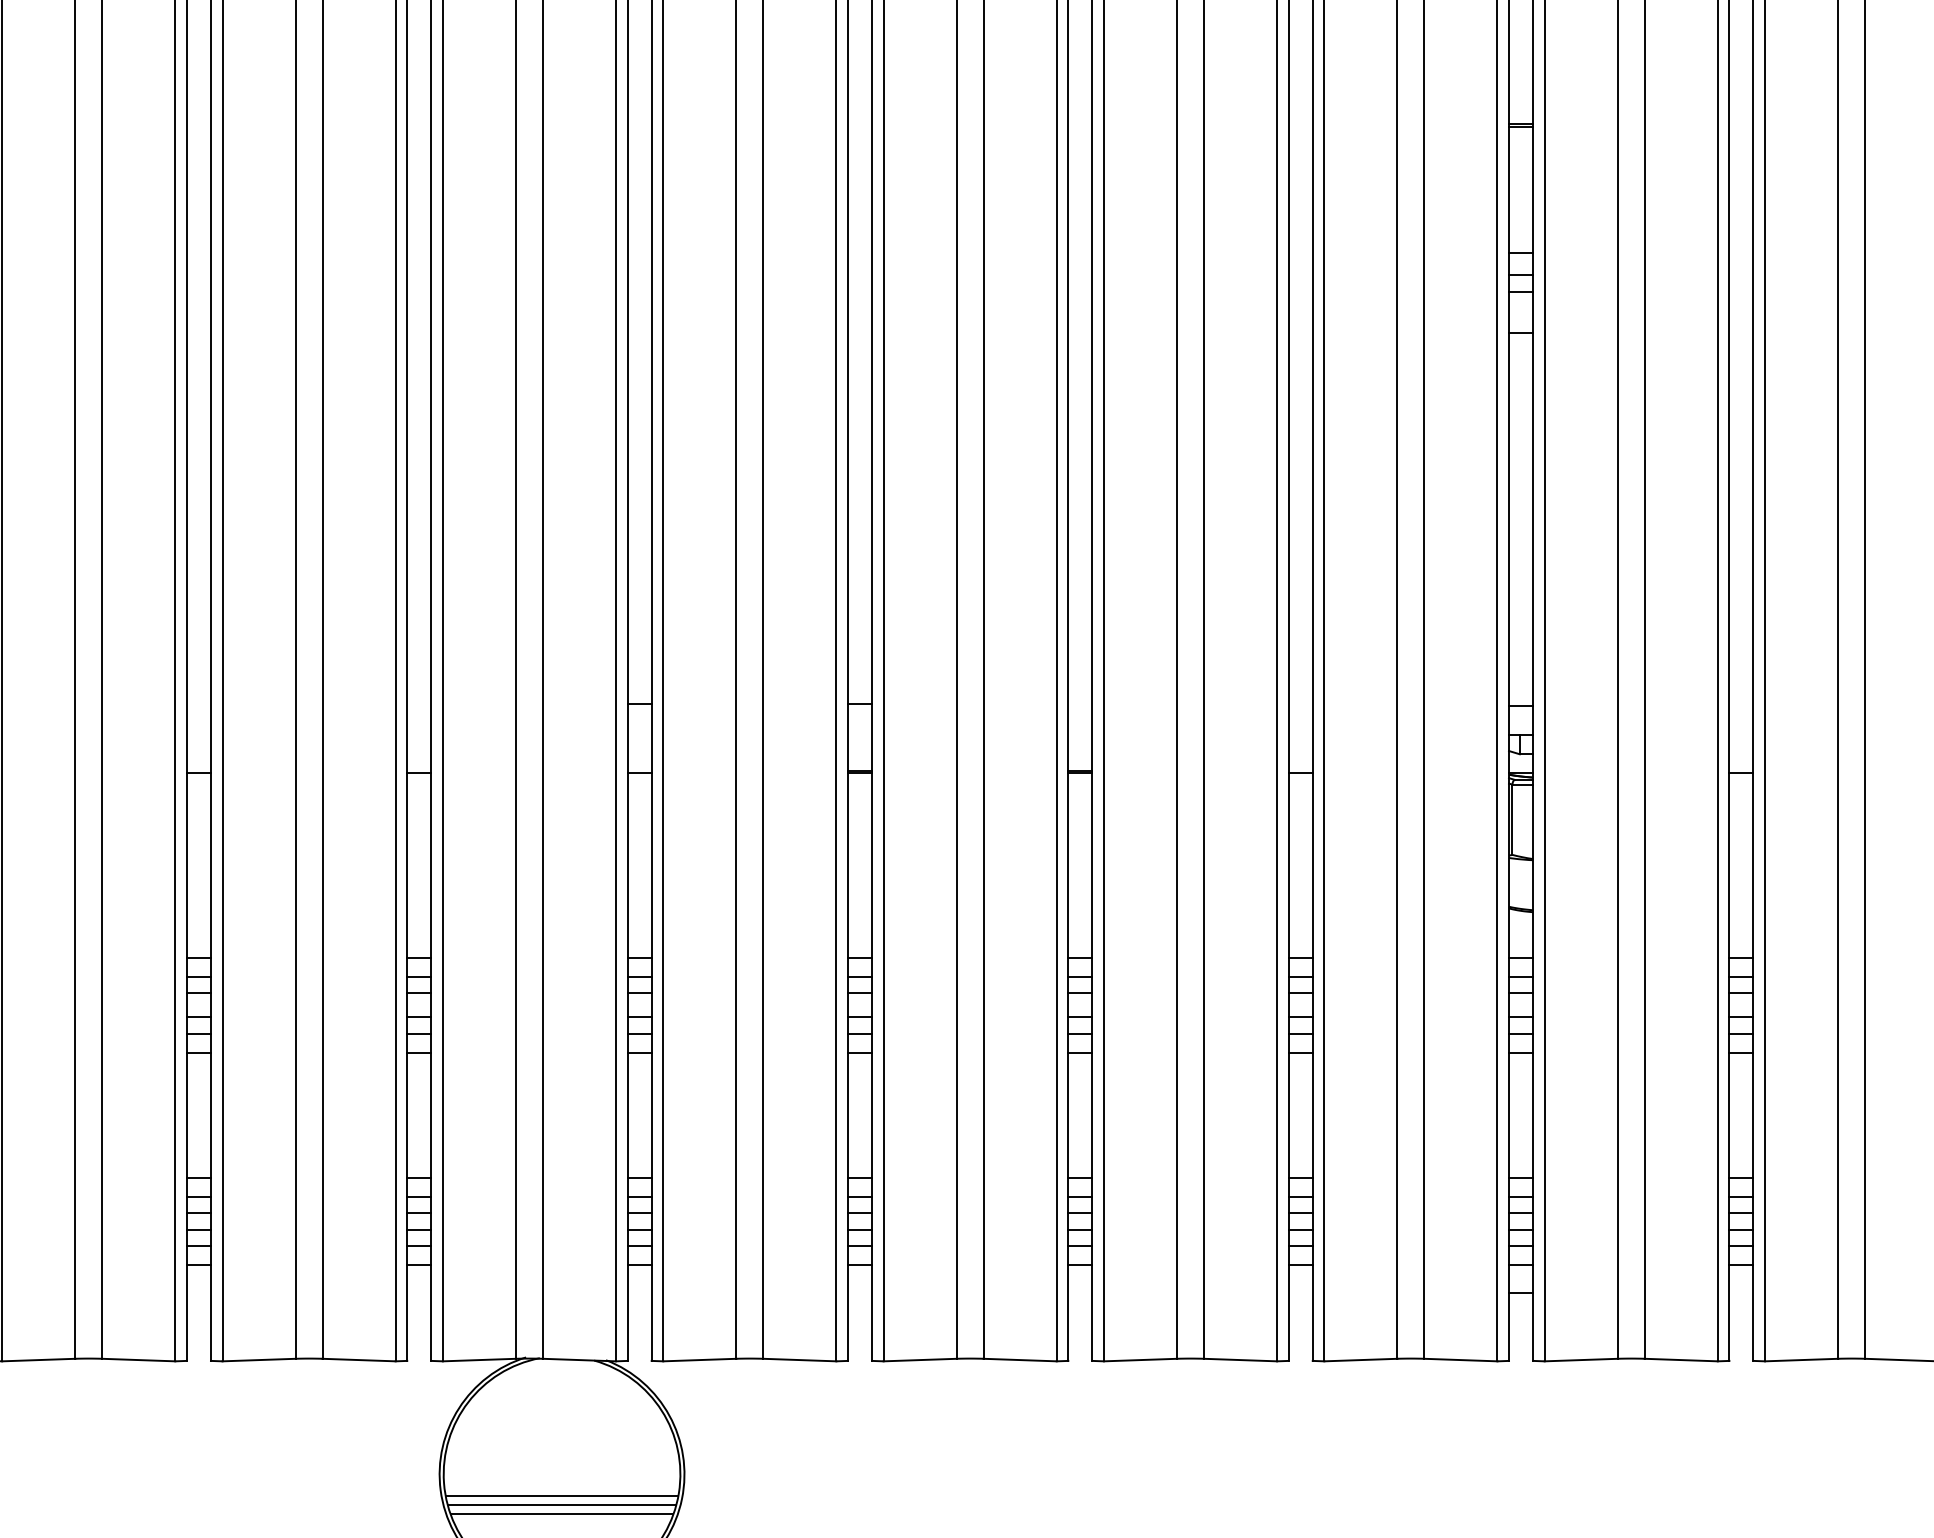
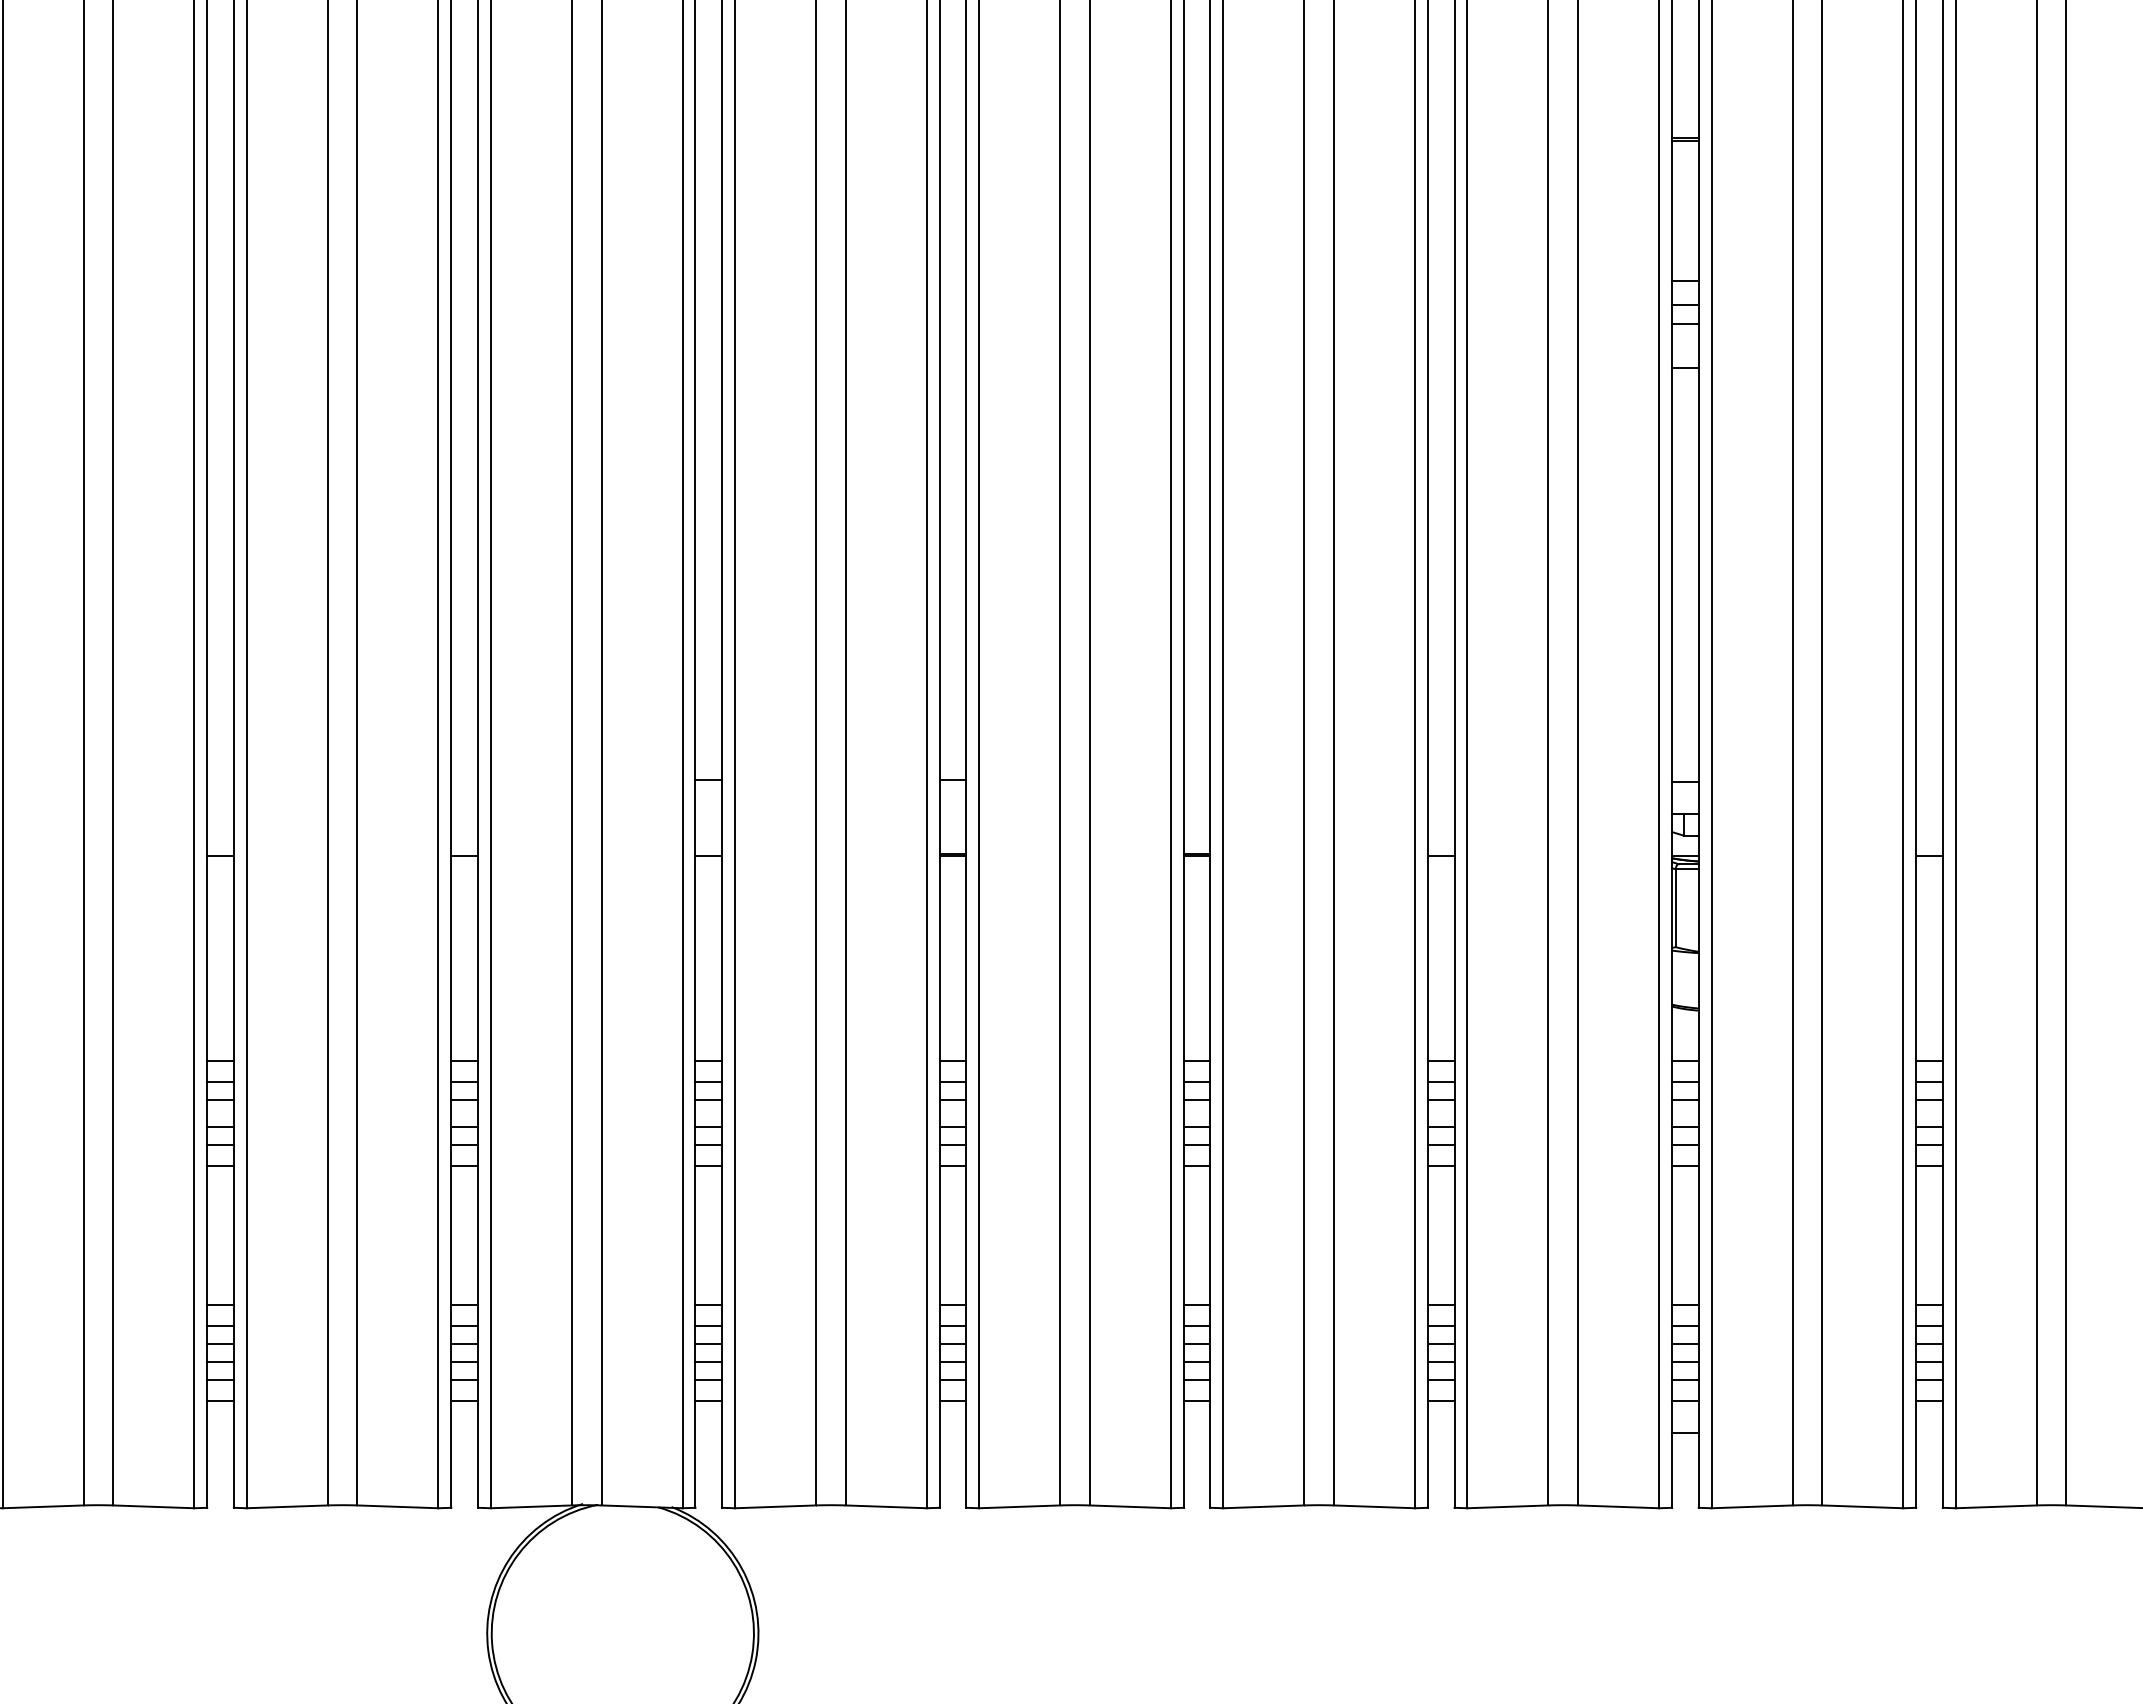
line: (561, 1496) -> (622, 1657), removed
line: (561, 1505) -> (622, 1667), removed
line: (561, 1513) -> (622, 1676), removed

